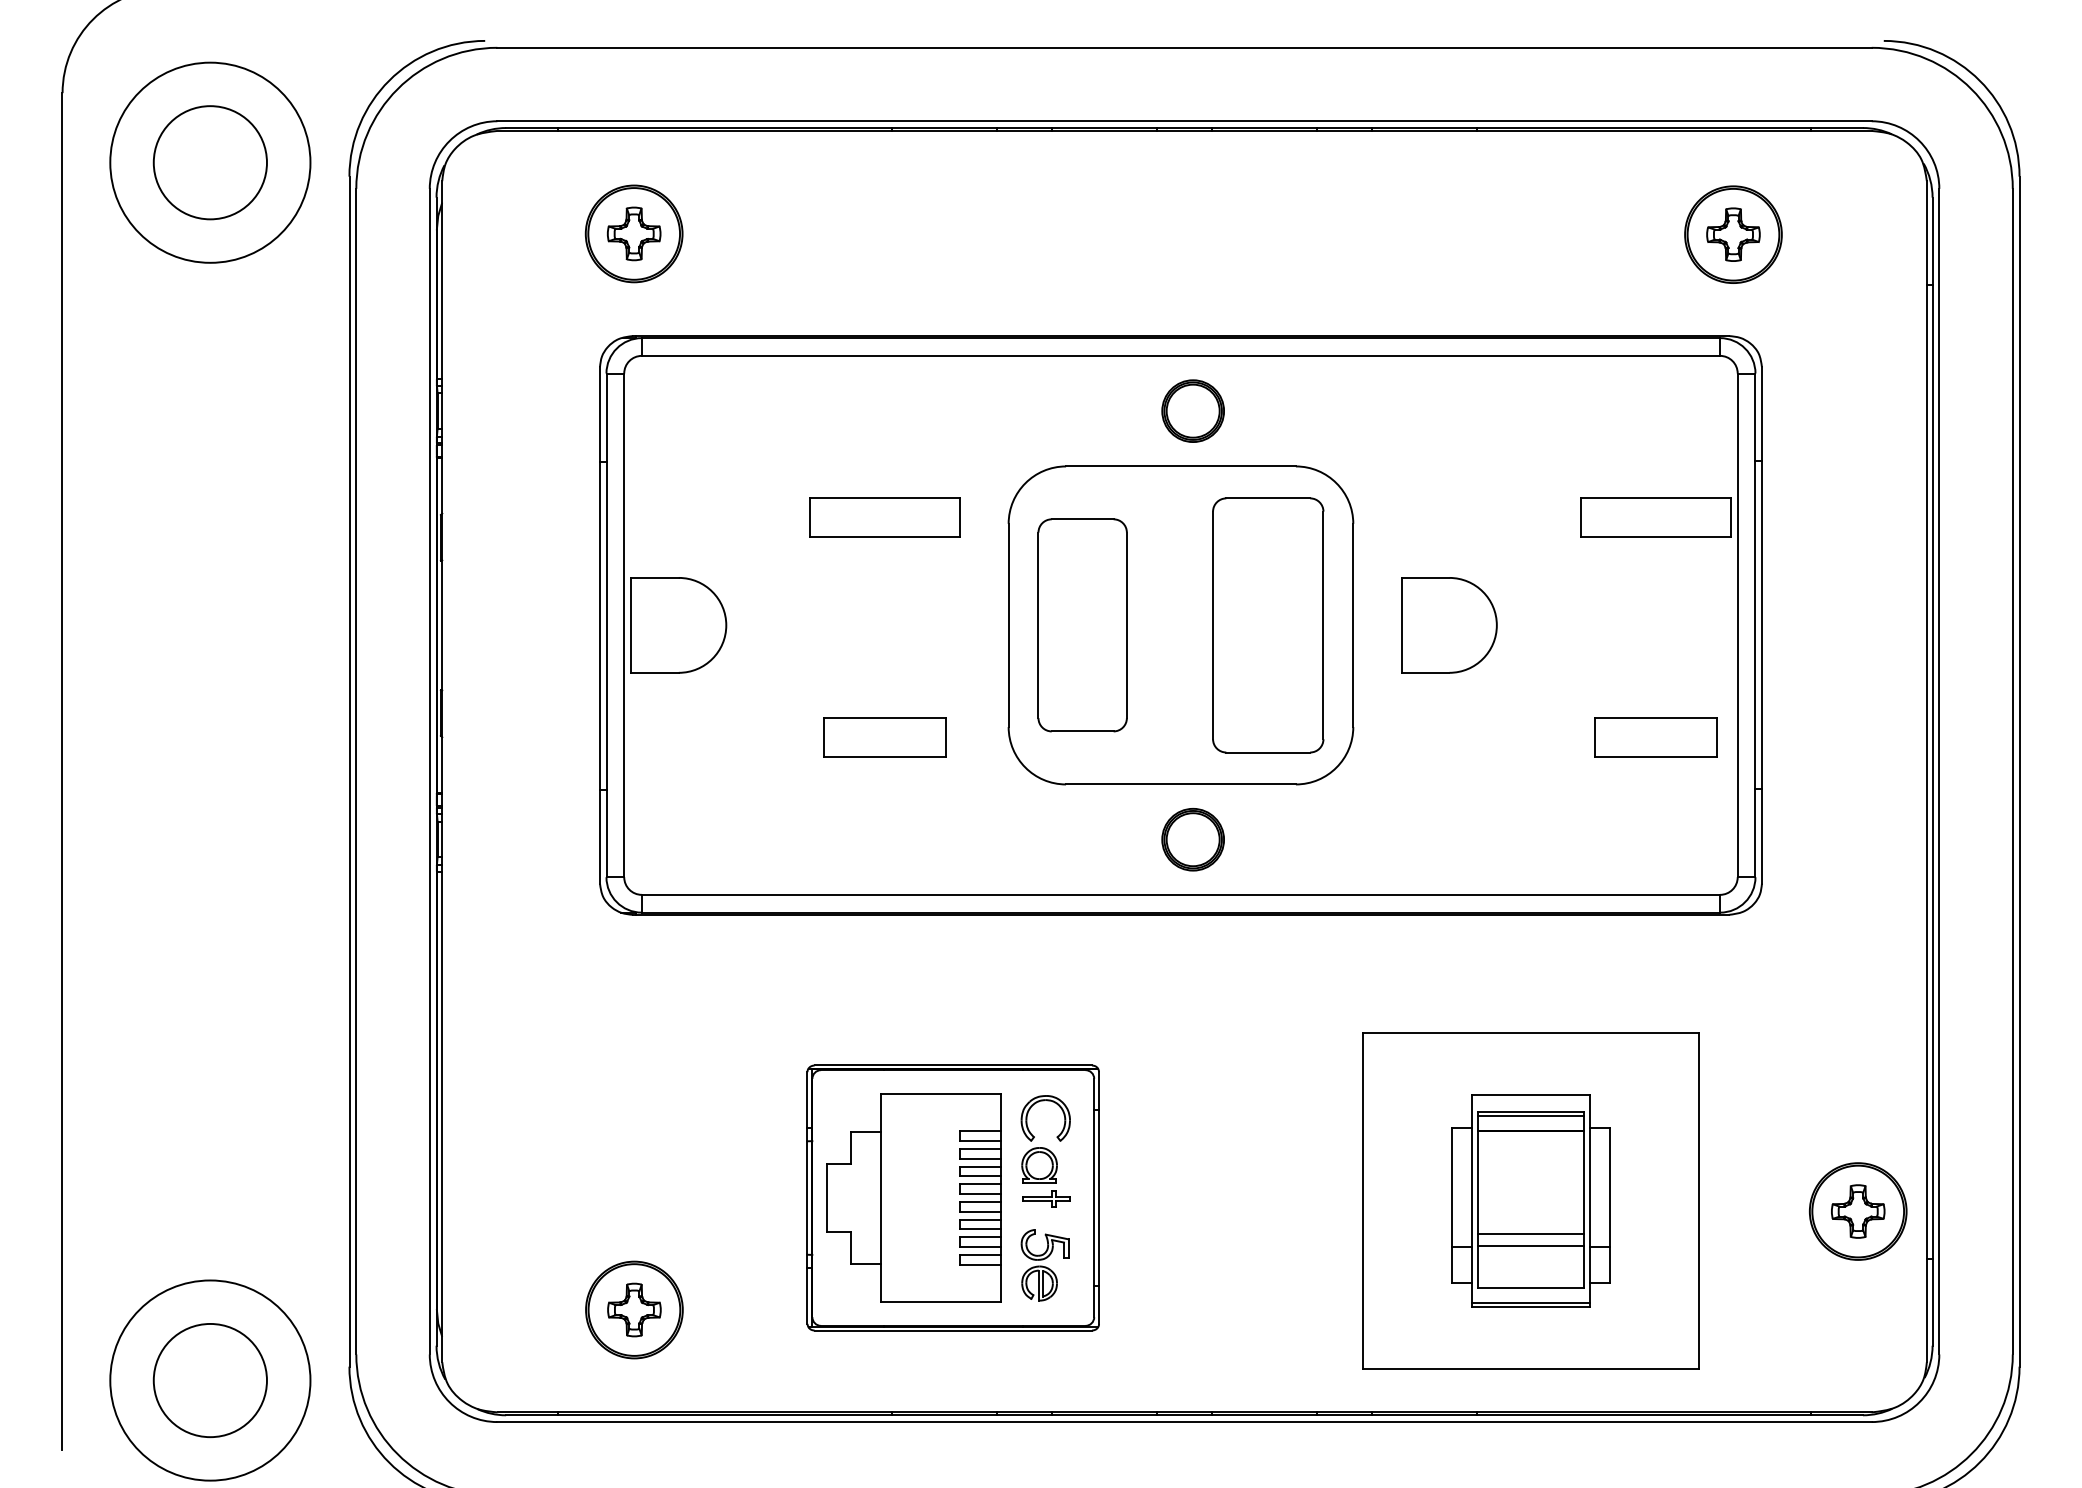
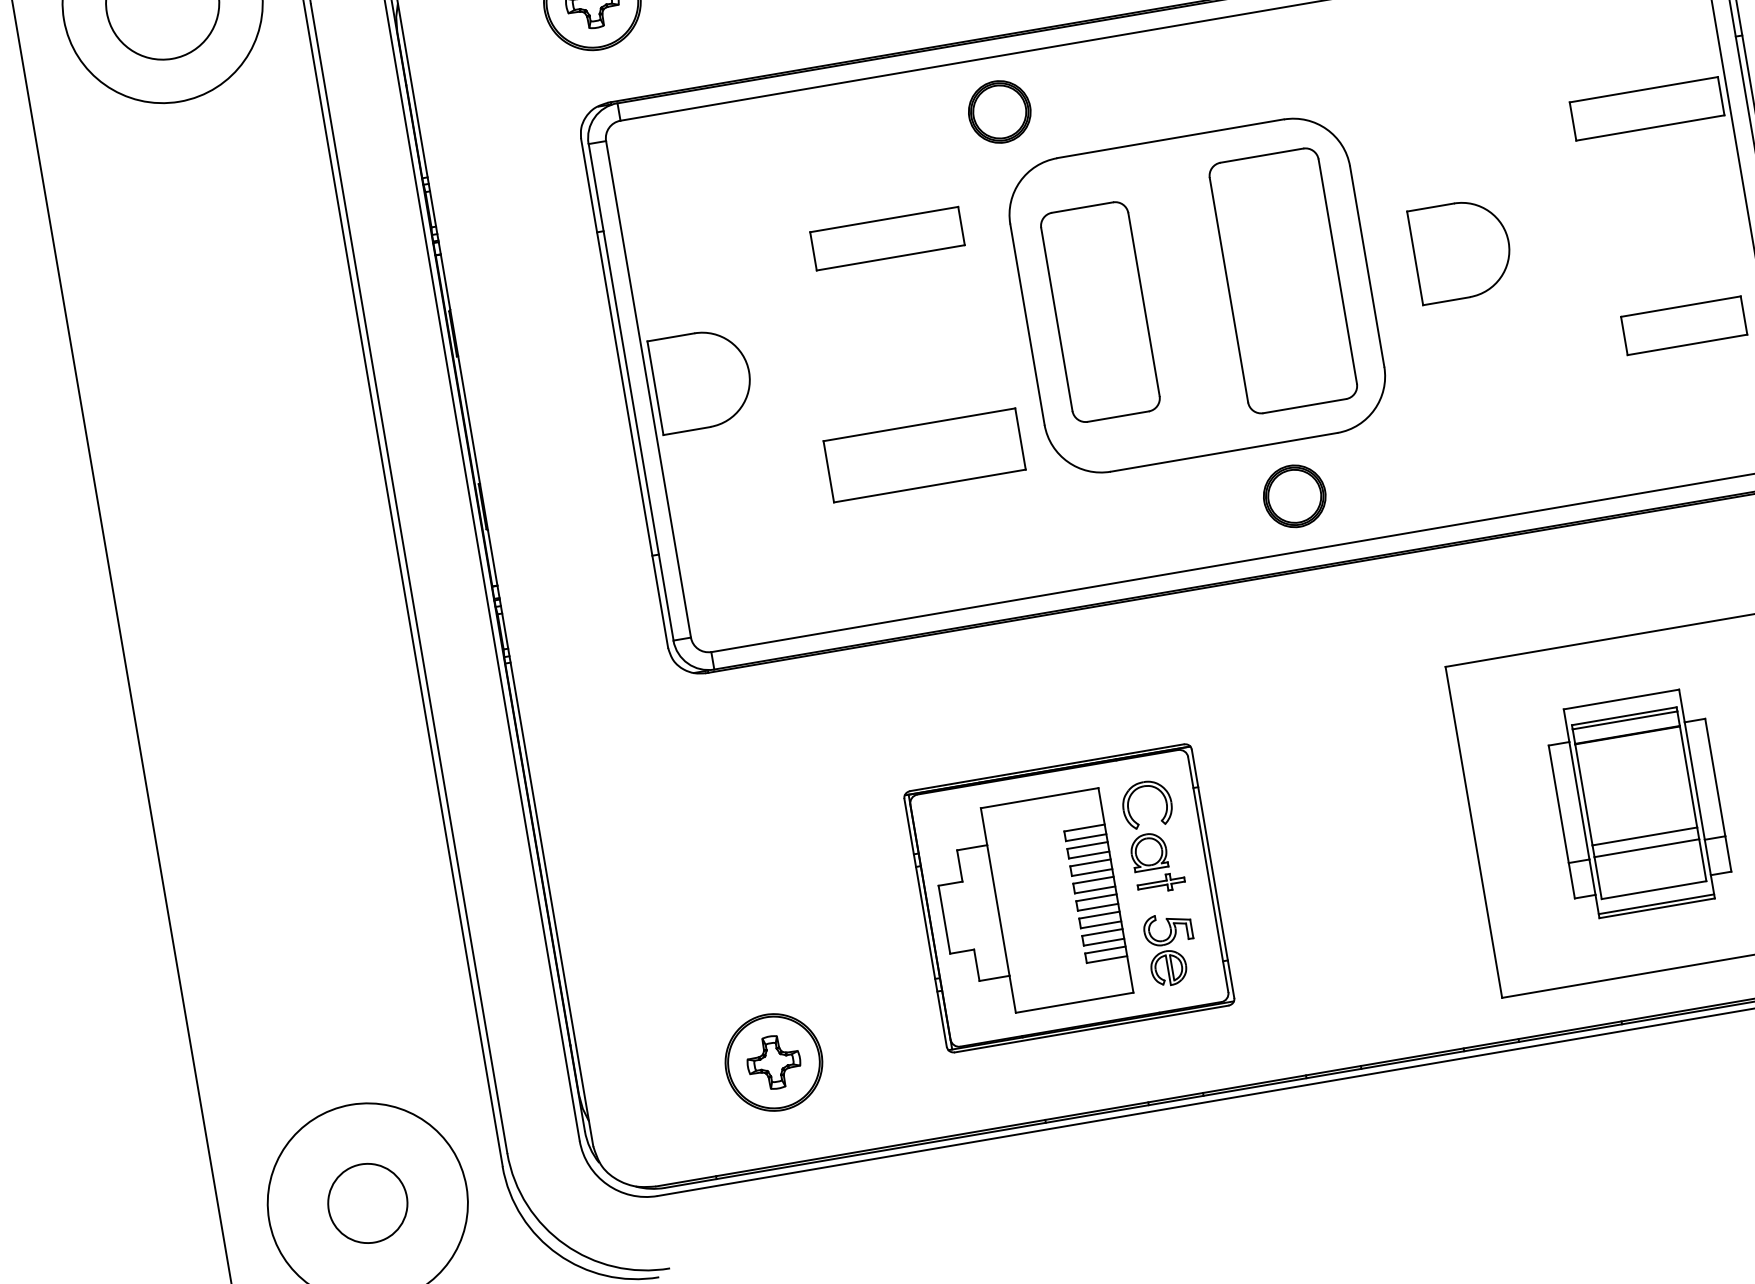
part: (1192, 410) -> (998, 111), moved
part: (884, 737) -> (923, 456), size x1.6
part: (1192, 839) -> (1294, 496), moved
circle: (209, 1380) -> (366, 1203), size x0.7

